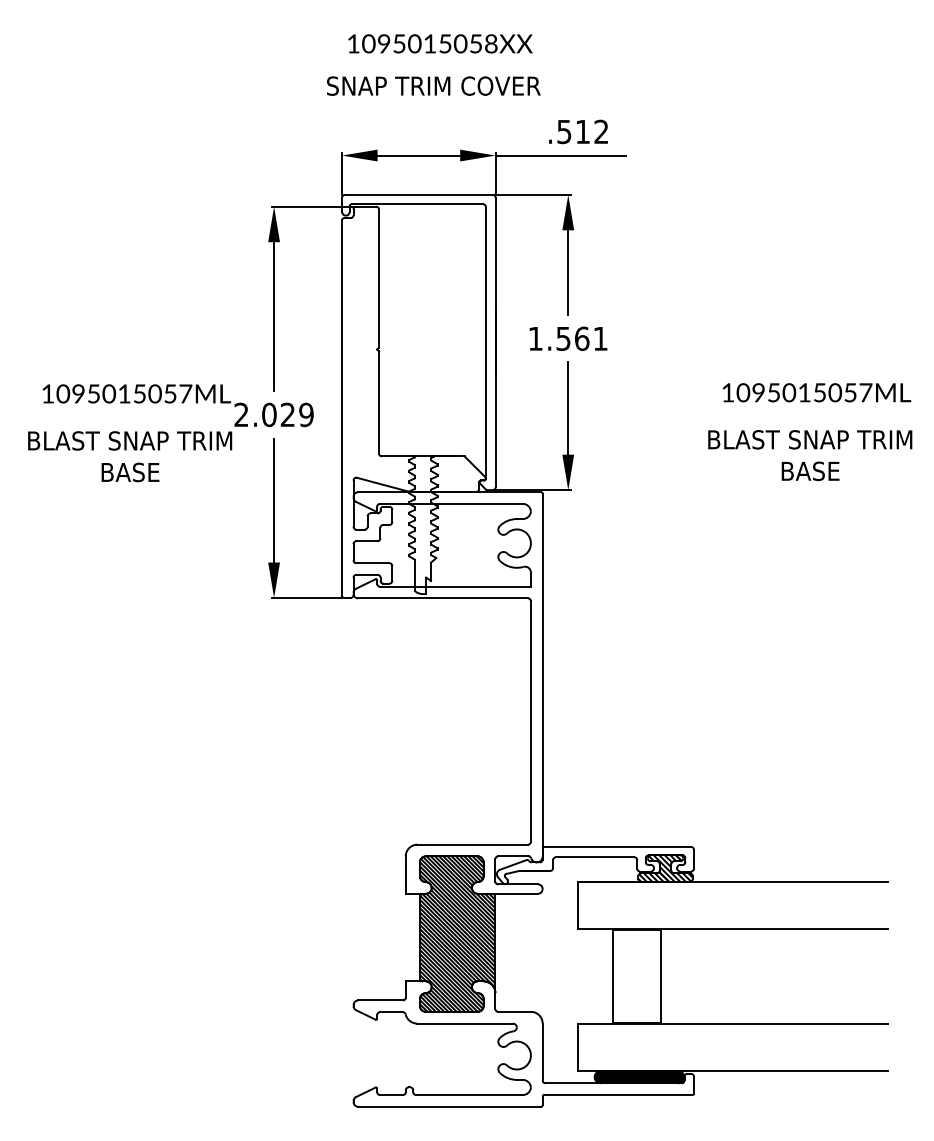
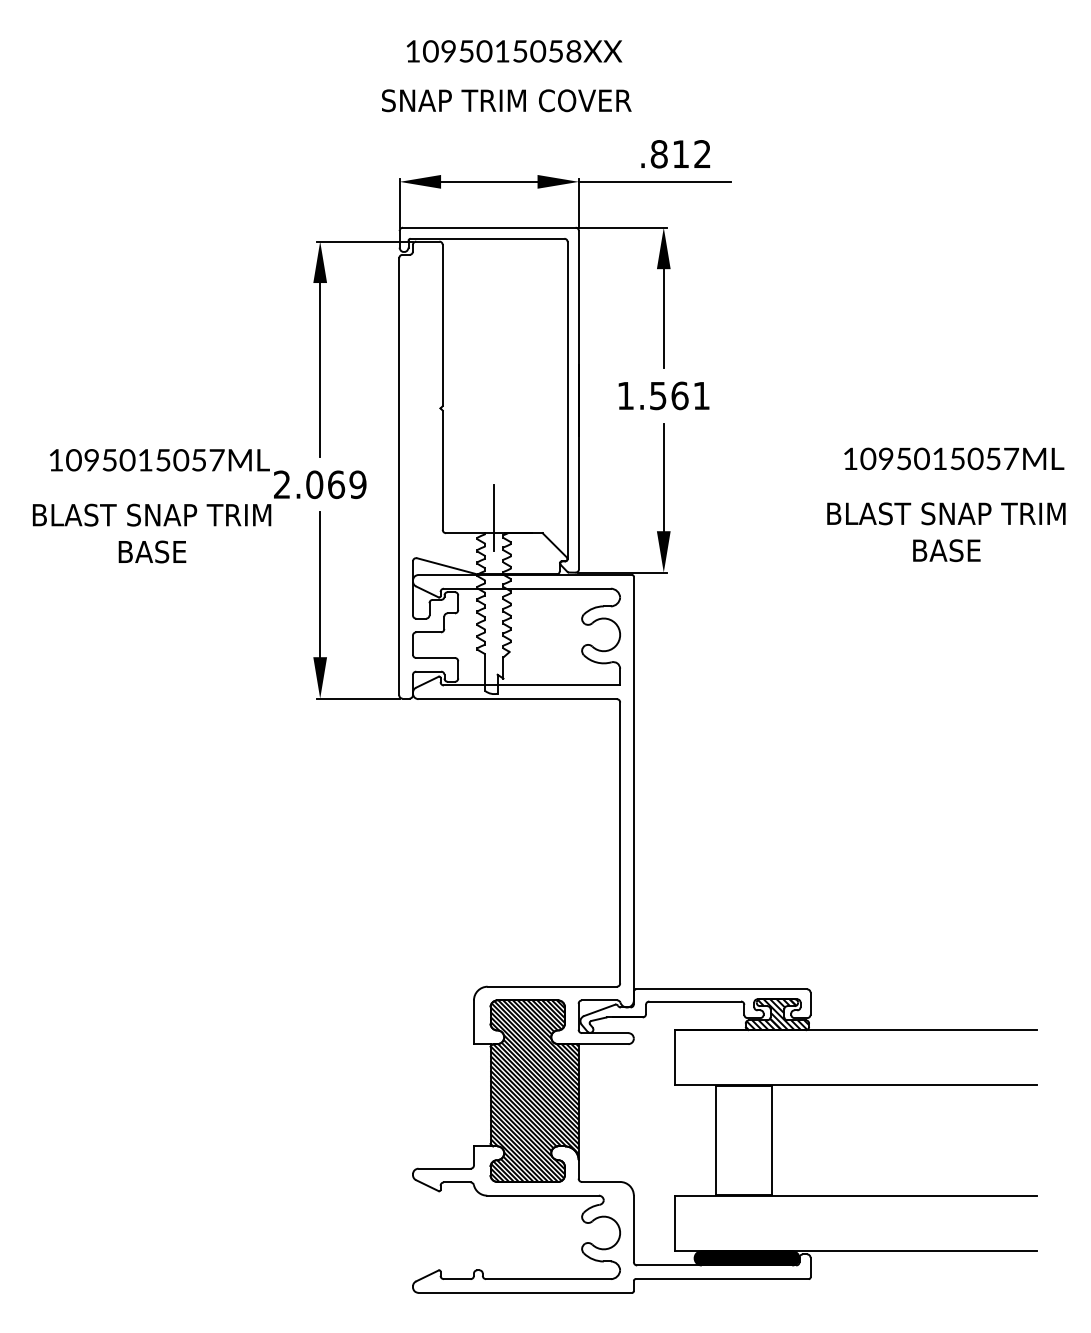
text: (564, 131) -> (659, 153), .512 -> .812
text: (287, 414) -> (335, 484), 2.029 -> 2.069
line: (423, 442) -> (494, 516), added

